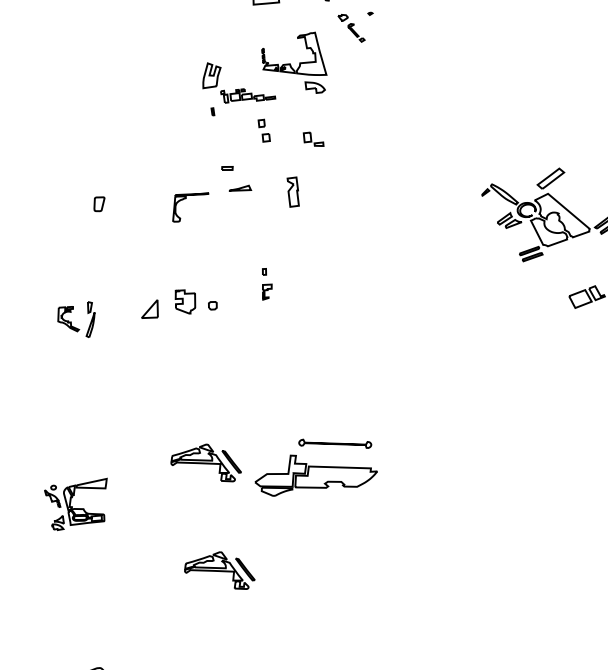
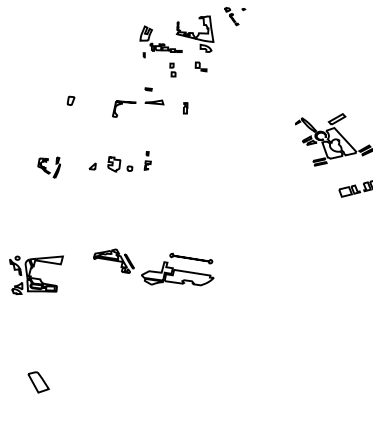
part: (312, 139) -> (200, 66), moved
part: (240, 189) -> (154, 102), size x1.43
part: (293, 192) -> (185, 108), size x0.62
part: (265, 283) -> (147, 160), moved
part: (149, 309) -> (92, 166), size x0.62
part: (78, 505) -> (36, 275), size x1.43
part: (218, 571) -> (113, 324), removed

